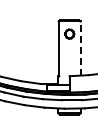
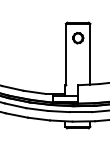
line: (80, 48) -> (90, 54), dashed -> solid

